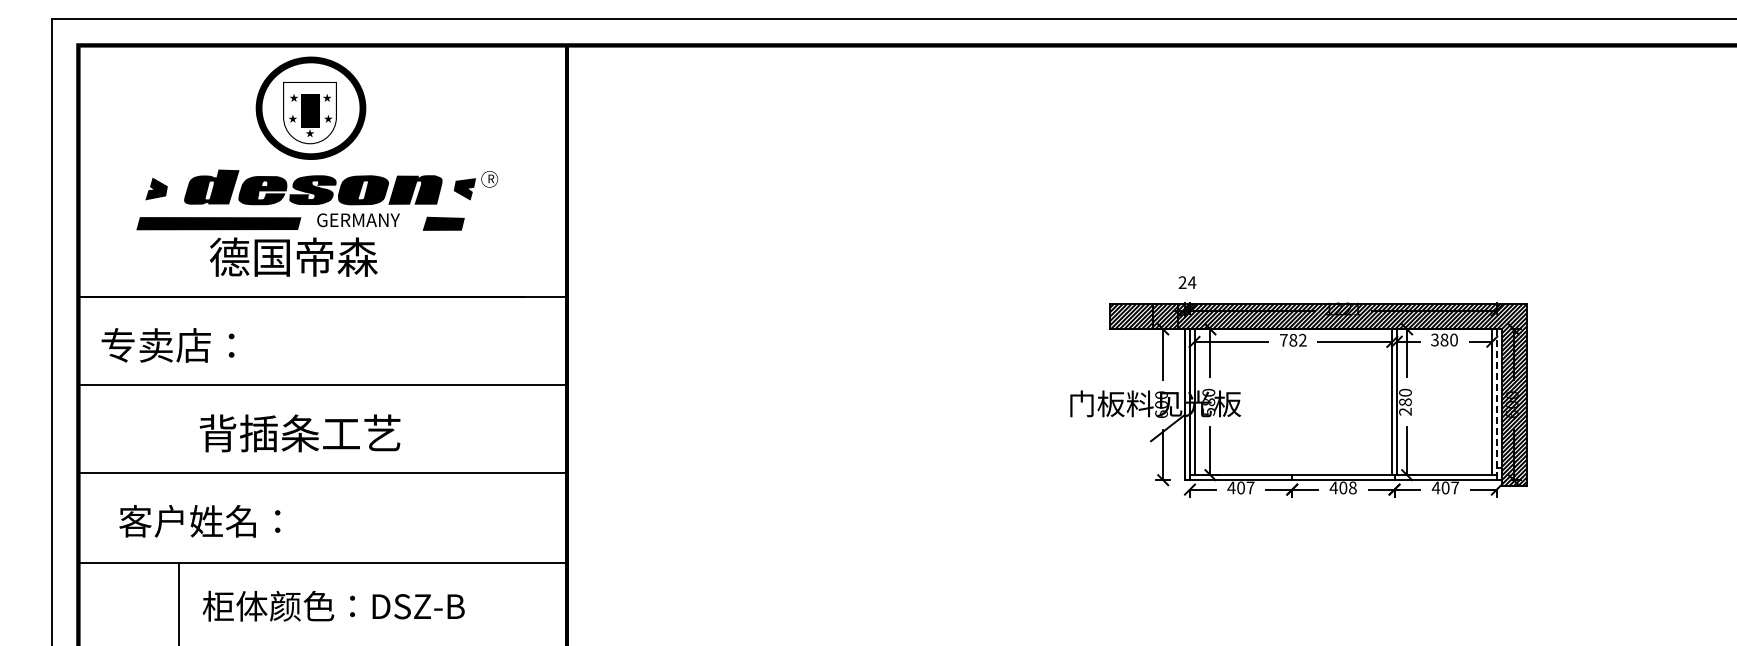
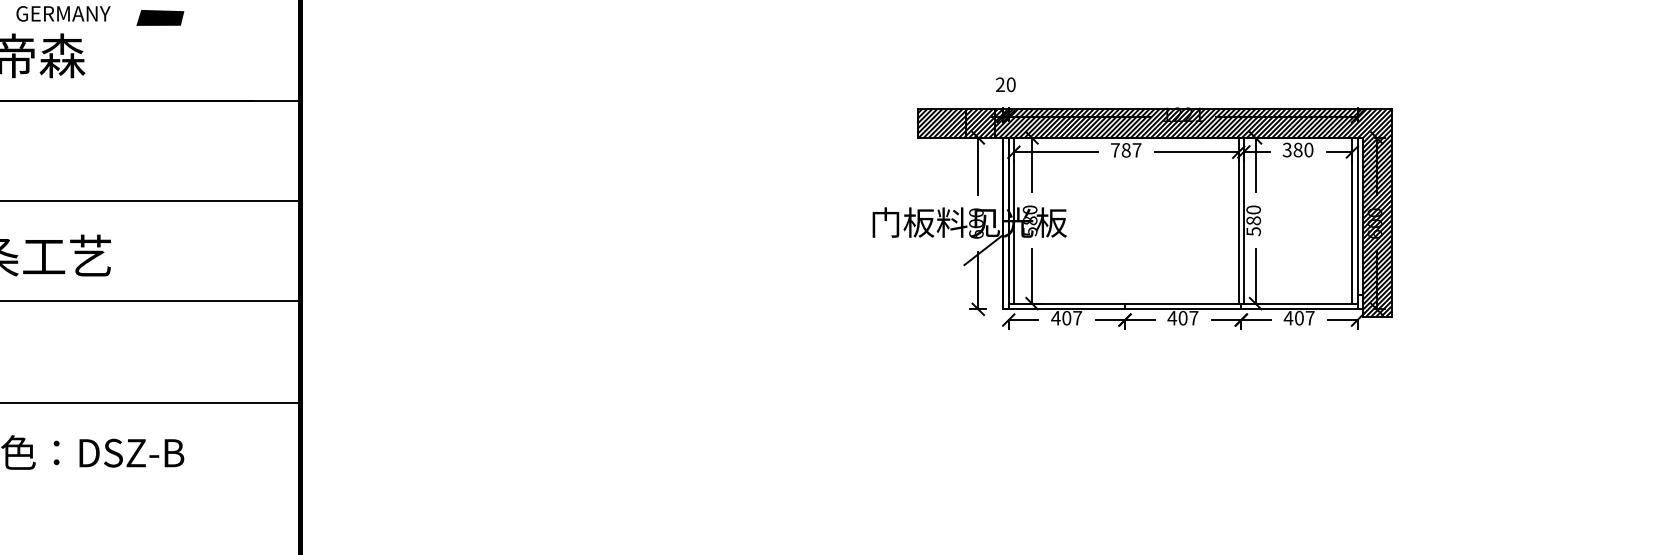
text: (1191, 282) -> (1010, 84), 24 -> 20
text: (1302, 339) -> (1136, 149), 782 -> 787
line: (1496, 405) -> (1357, 224), dashed -> solid
text: (1405, 411) -> (1253, 231), 280 -> 580
text: (1352, 487) -> (1193, 317), 408 -> 407

